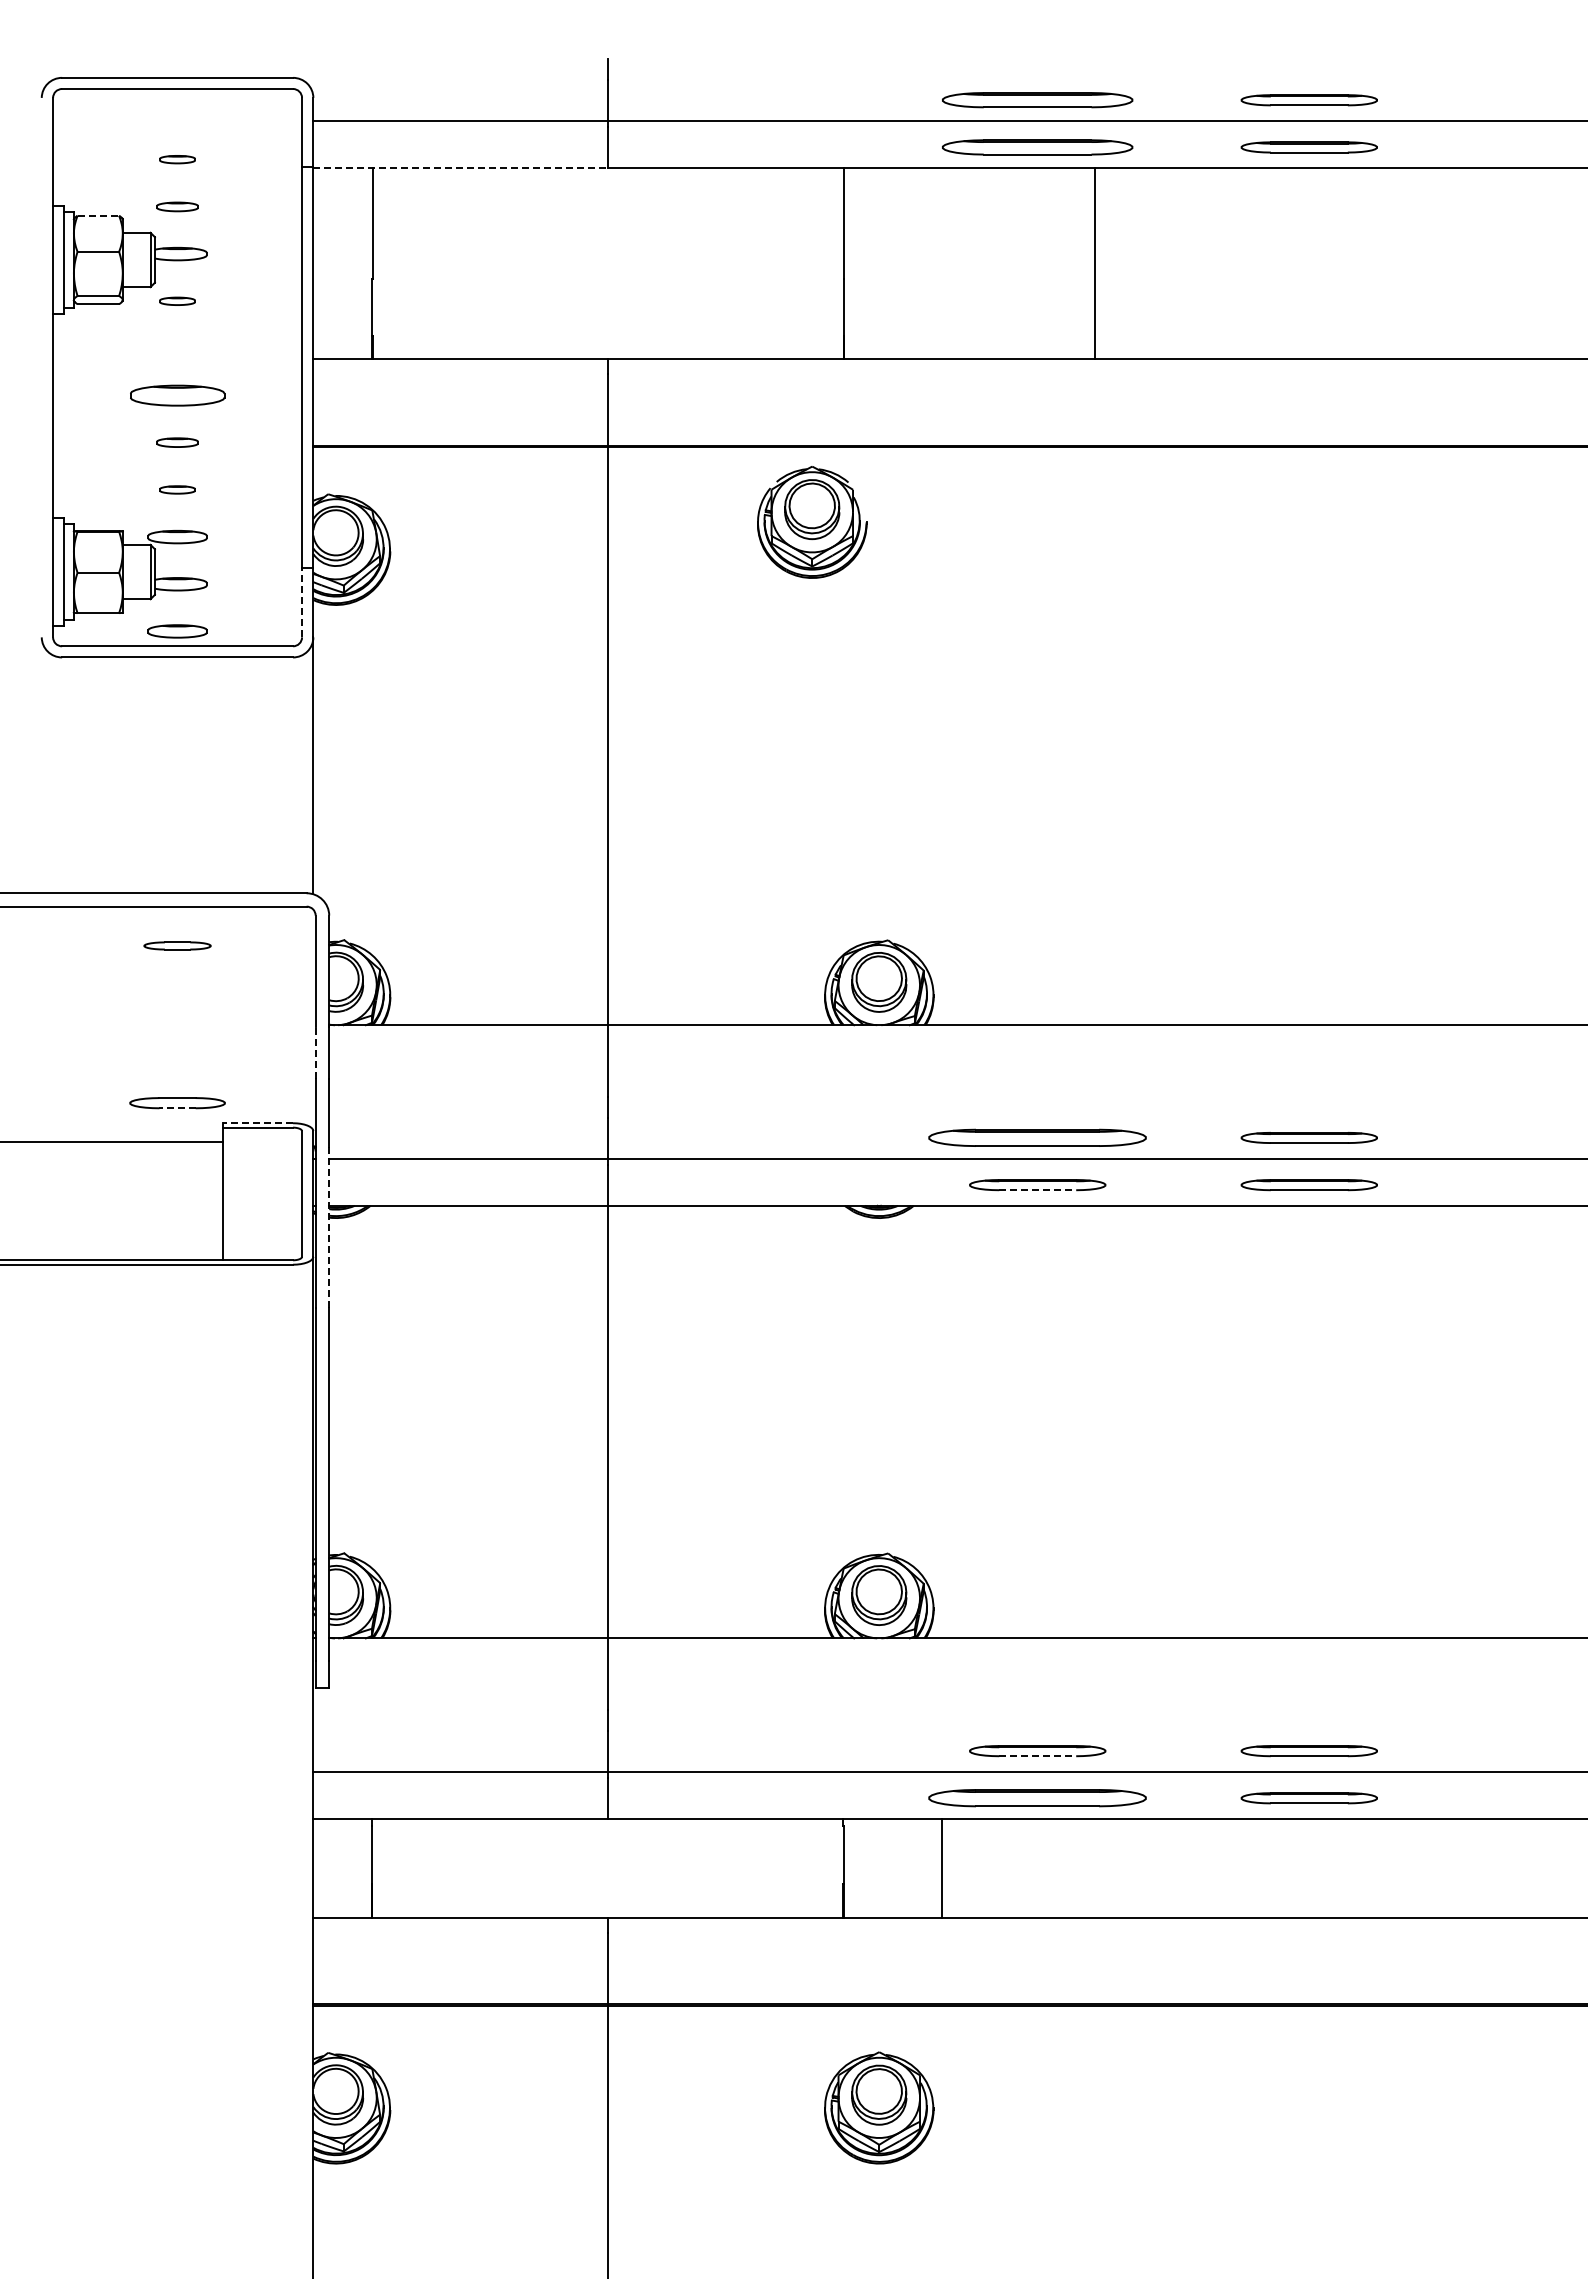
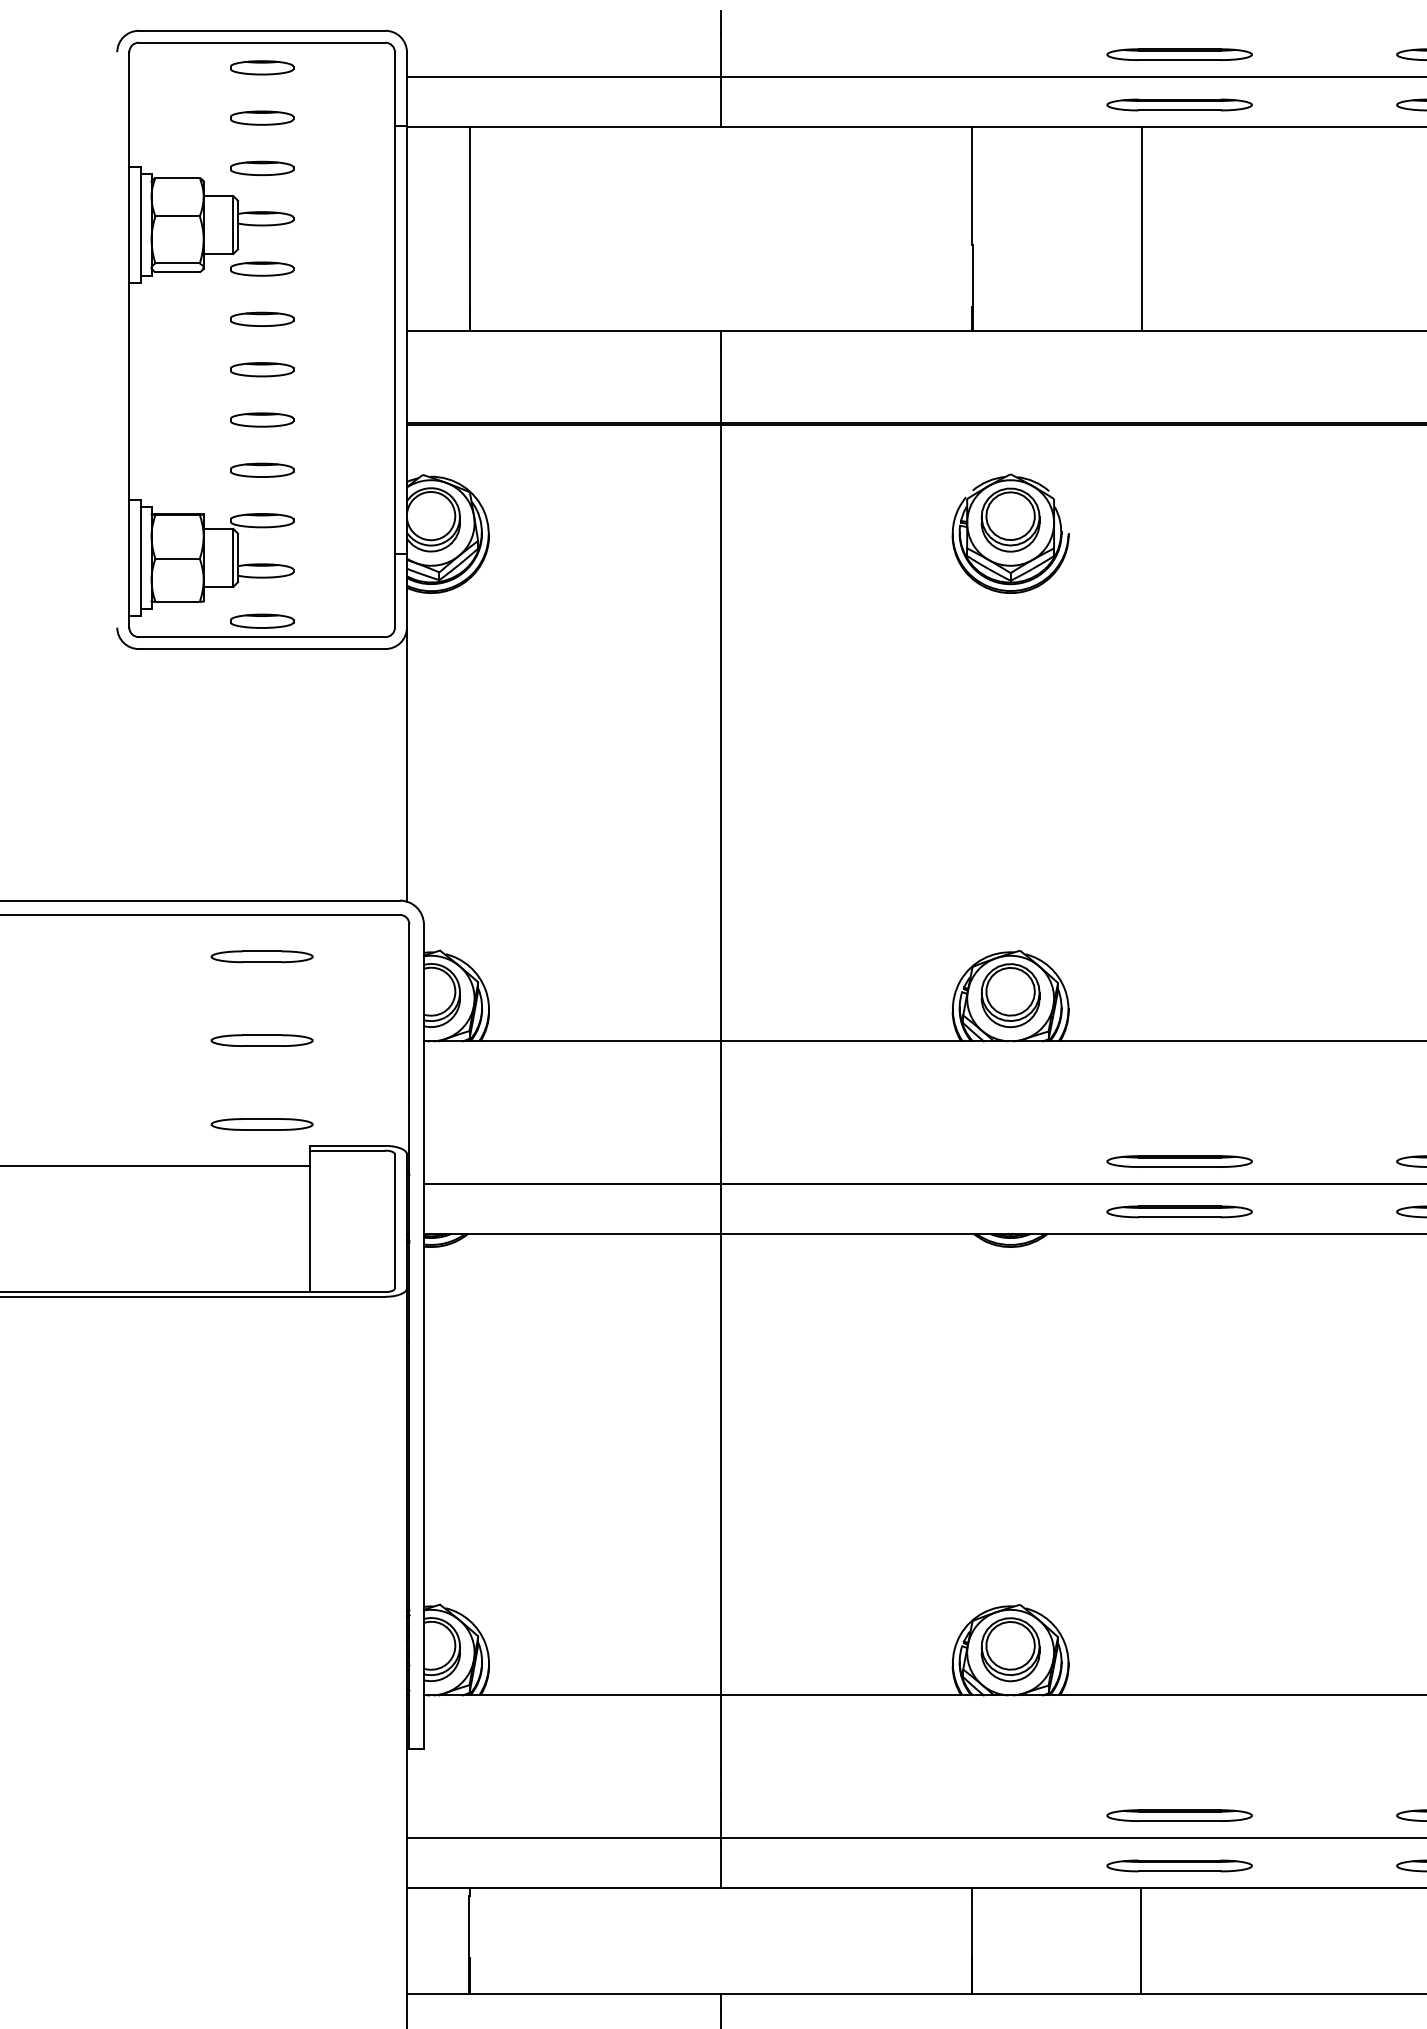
part: (1037, 100) -> (1179, 54), size x0.71
part: (177, 112) -> (262, 67), added
part: (1037, 147) -> (1179, 105), size x0.71
part: (177, 159) -> (262, 117), size x1.67
line: (461, 168) -> (564, 127), dashed -> solid
part: (177, 206) -> (262, 168), size x1.43
line: (98, 215) -> (177, 177), dashed -> solid
line: (1094, 263) -> (1141, 228), moved
part: (177, 301) -> (262, 269), size x1.67
part: (177, 348) -> (262, 319), added
part: (177, 395) -> (262, 369), size x0.62
part: (177, 442) -> (262, 419), size x1.43
part: (177, 489) -> (262, 469), size x1.67
part: (812, 522) -> (1010, 533), moved
line: (302, 602) -> (395, 590), dashed -> solid
part: (177, 945) -> (262, 956), size x1.43
part: (177, 1024) -> (262, 1040), added
line: (315, 1052) -> (409, 1070), dashed -> solid
line: (177, 1108) -> (262, 1130), dashed -> solid
line: (257, 1123) -> (347, 1146), dashed -> solid
part: (1037, 1137) -> (1179, 1161), size x0.62
line: (1038, 1190) -> (1180, 1217), dashed -> solid
line: (329, 1227) -> (424, 1257), dashed -> solid
line: (1038, 1756) -> (1180, 1821), dashed -> solid
part: (1037, 1798) -> (1179, 1866), size x0.62
line: (941, 1868) -> (1141, 1940), moved

